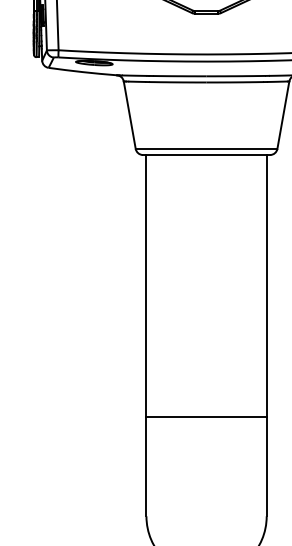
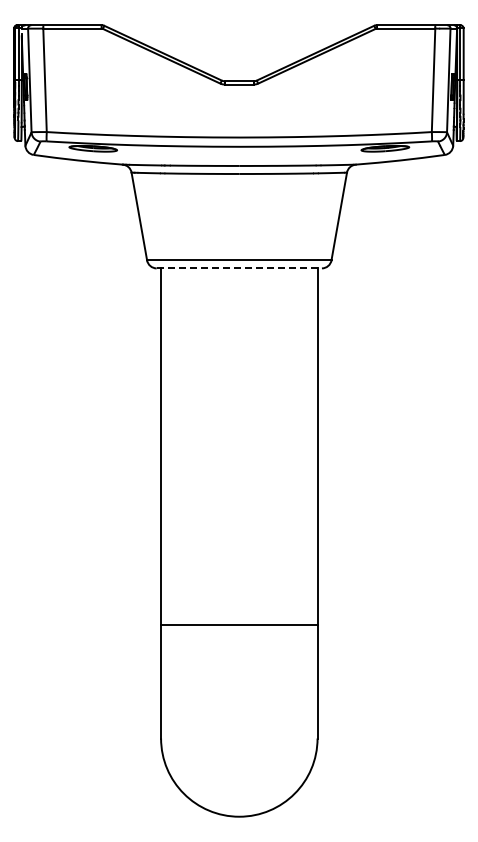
line: (206, 155) -> (239, 268), solid -> dashed
line: (206, 416) -> (239, 624), moved

